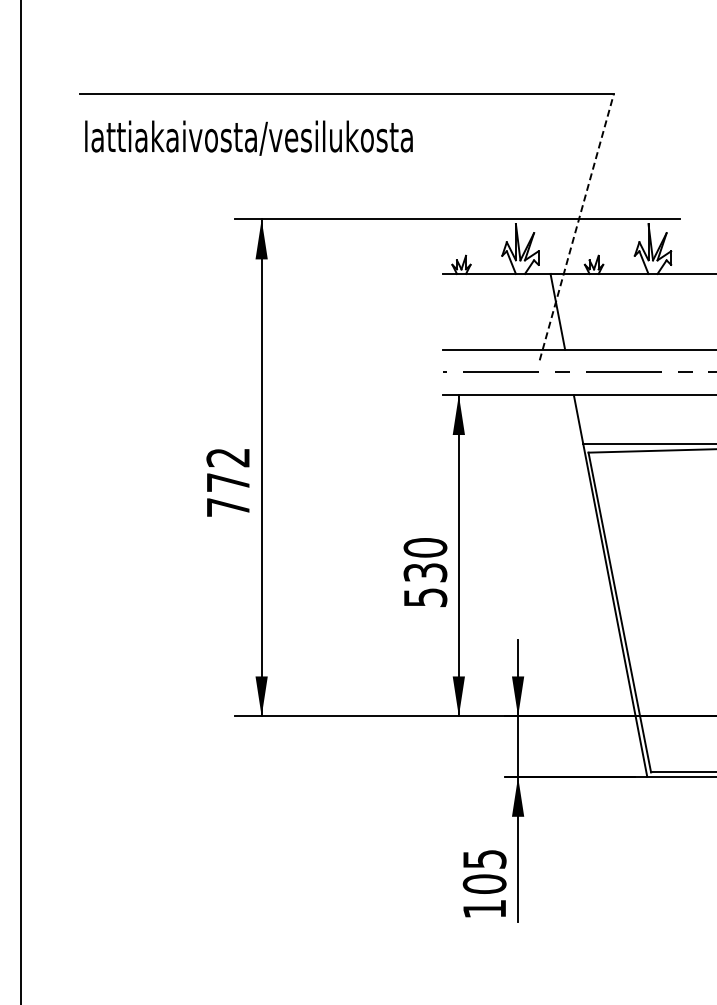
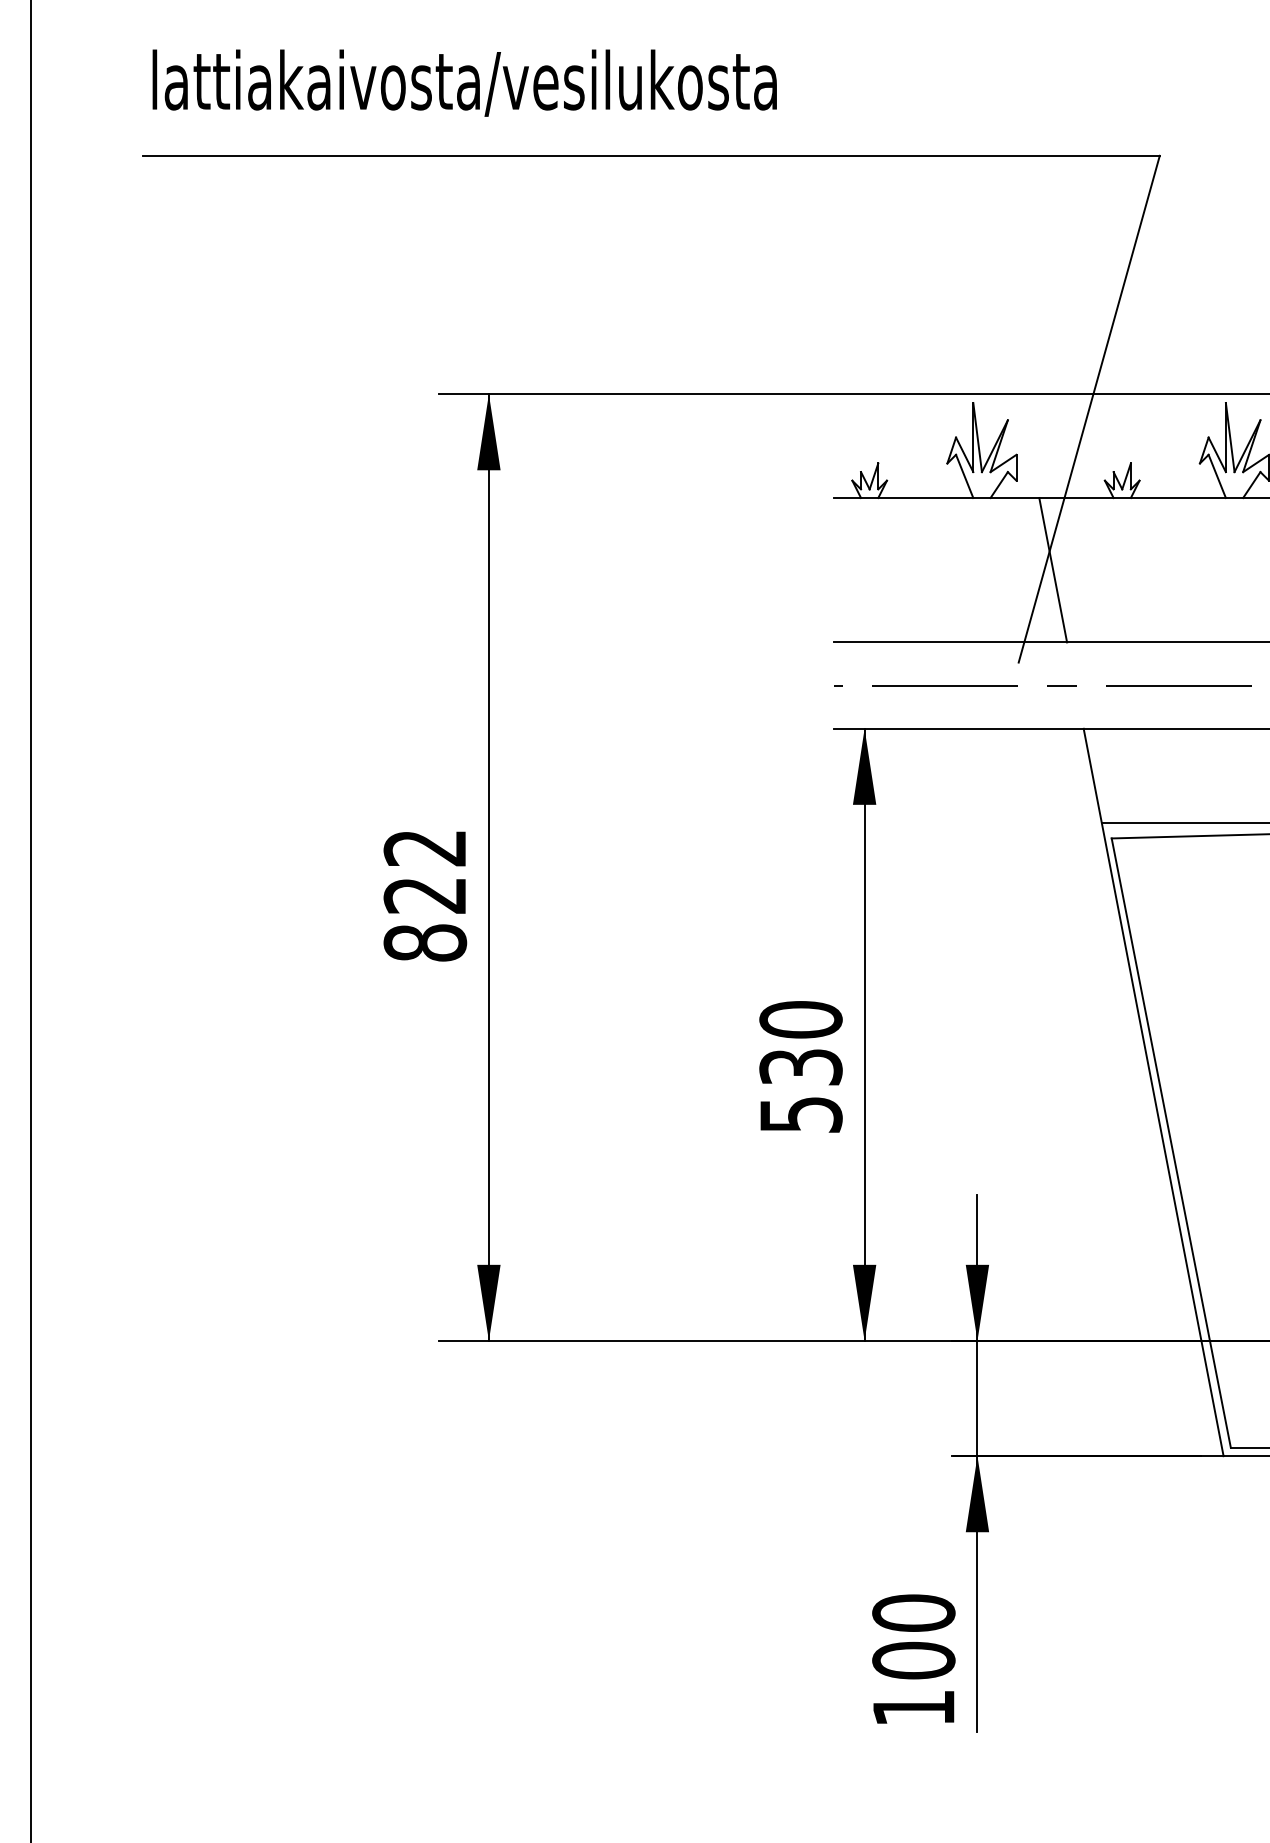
text: (248, 137) -> (463, 81), moved
line: (576, 226) -> (1088, 407), dashed -> solid
text: (228, 495) -> (425, 920), 772 -> 822
text: (484, 859) -> (913, 1613), 105 -> 100

